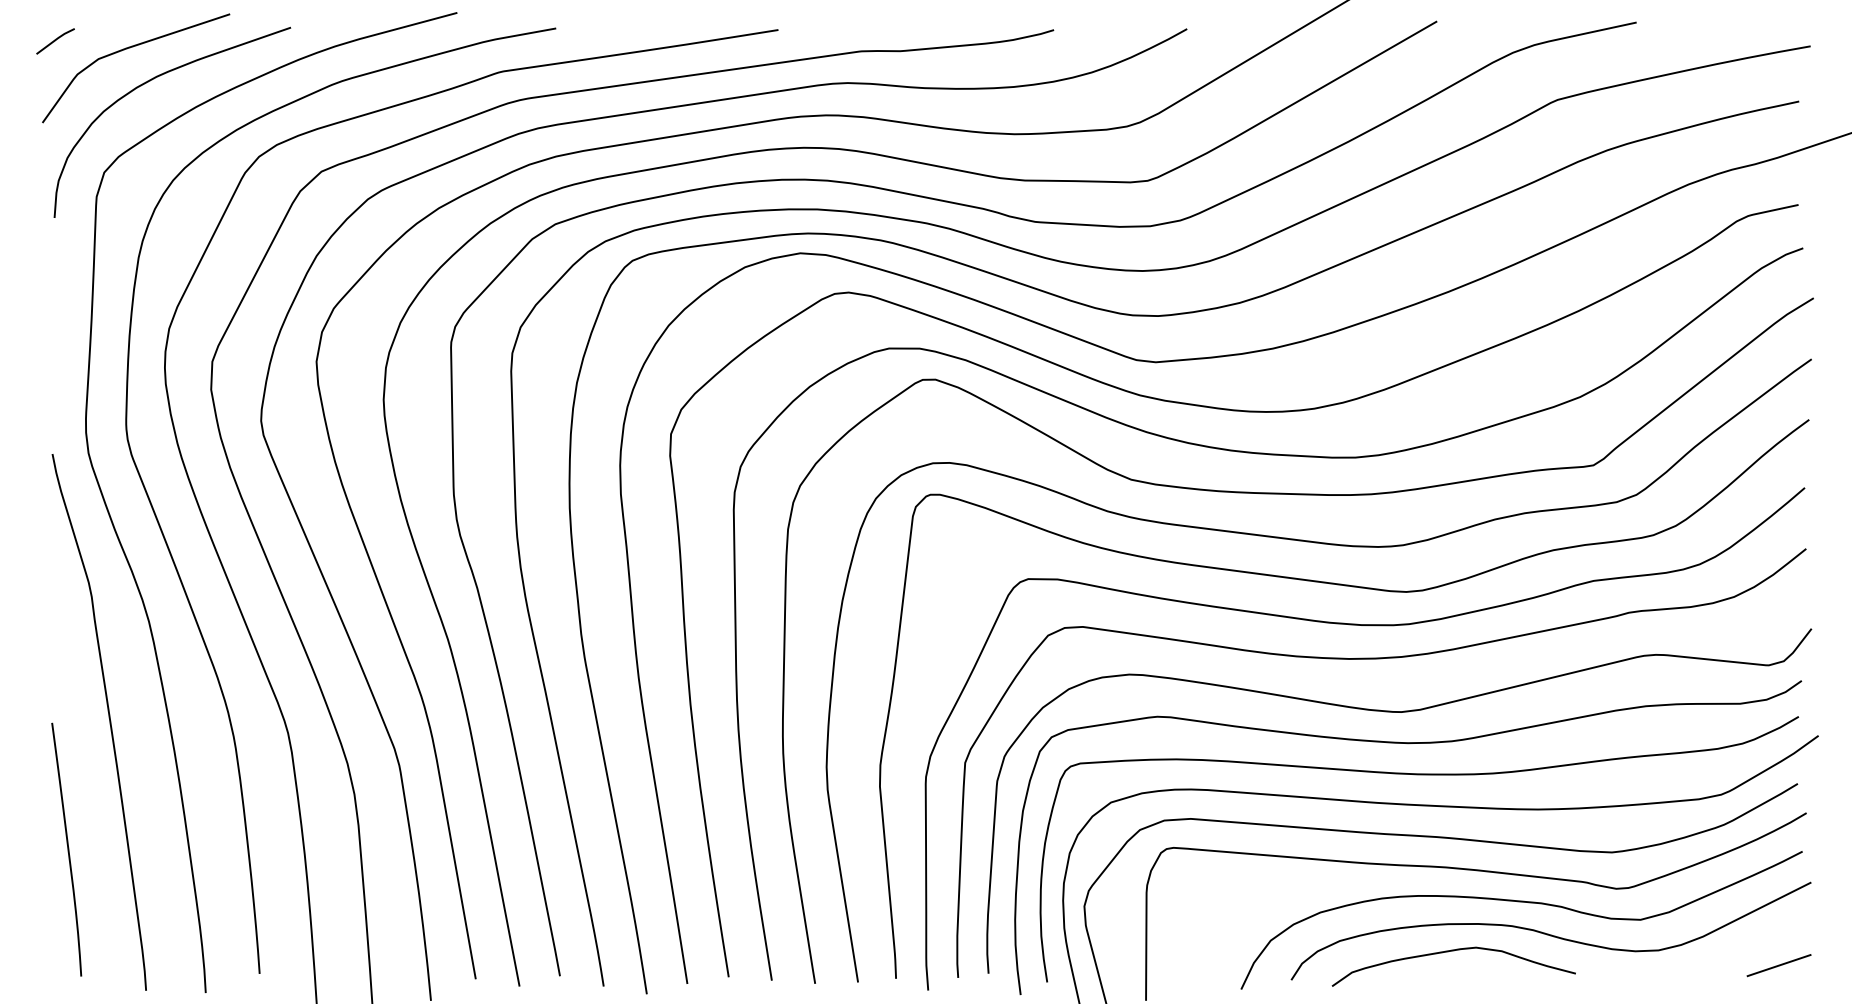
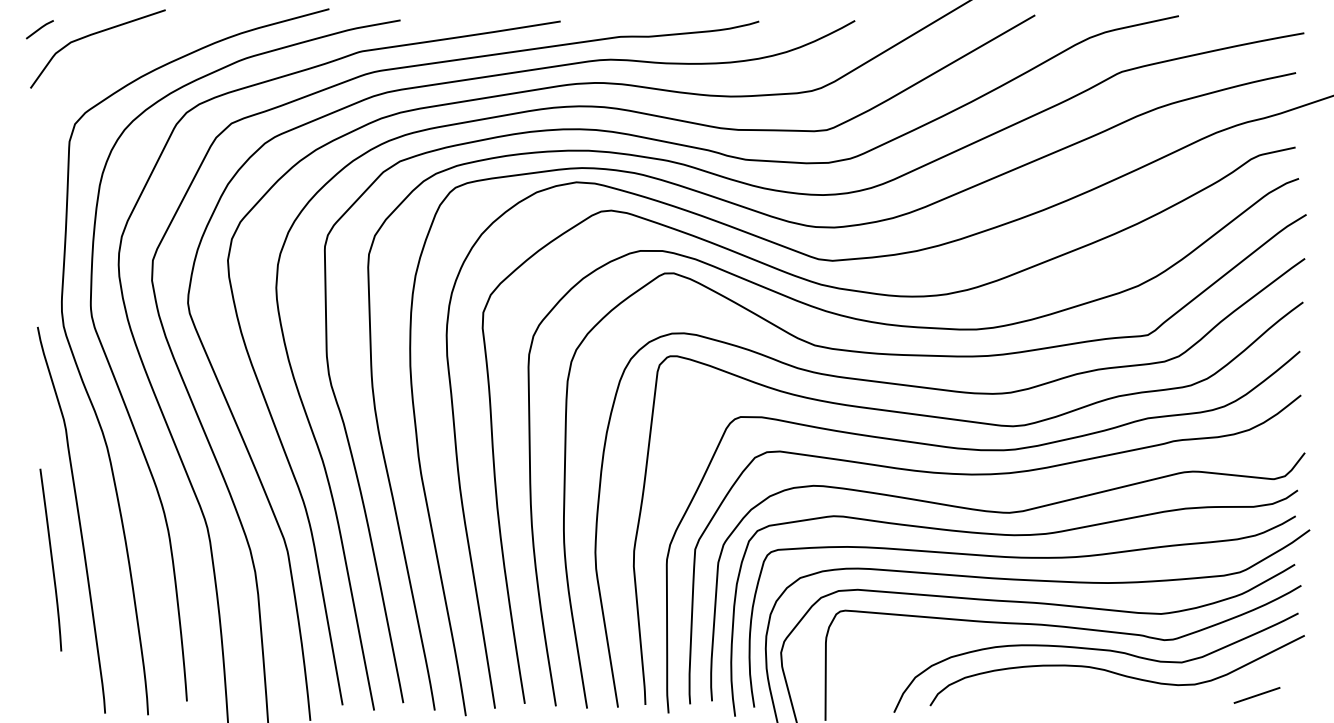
curve: (152, 80) -> (109, 57), removed
curve: (67, 849) -> (51, 559), moved
curve: (1448, 952) -> (1043, 686), removed
line: (1778, 965) -> (1256, 695), moved

